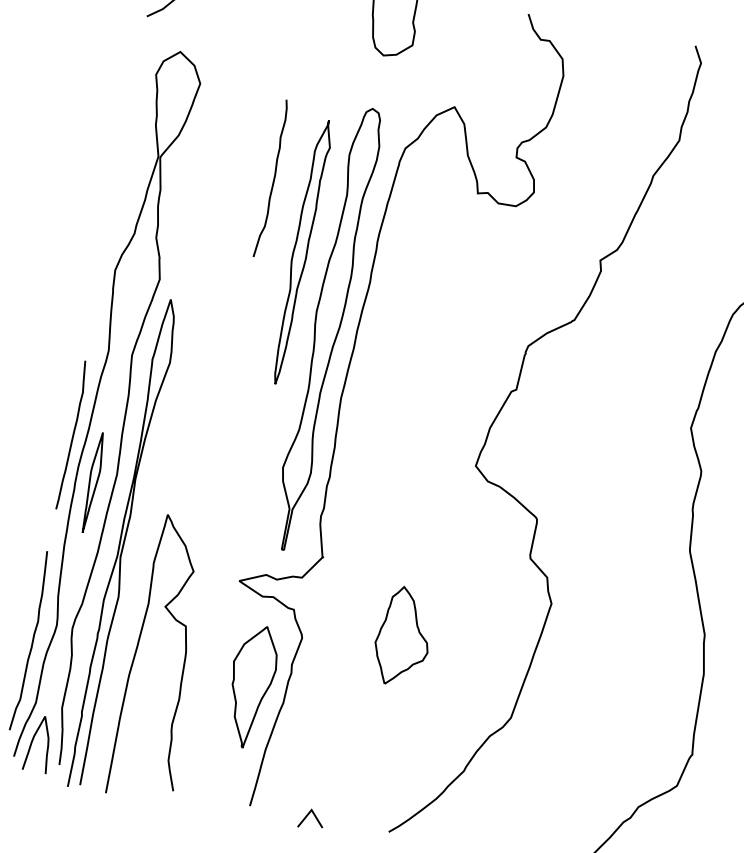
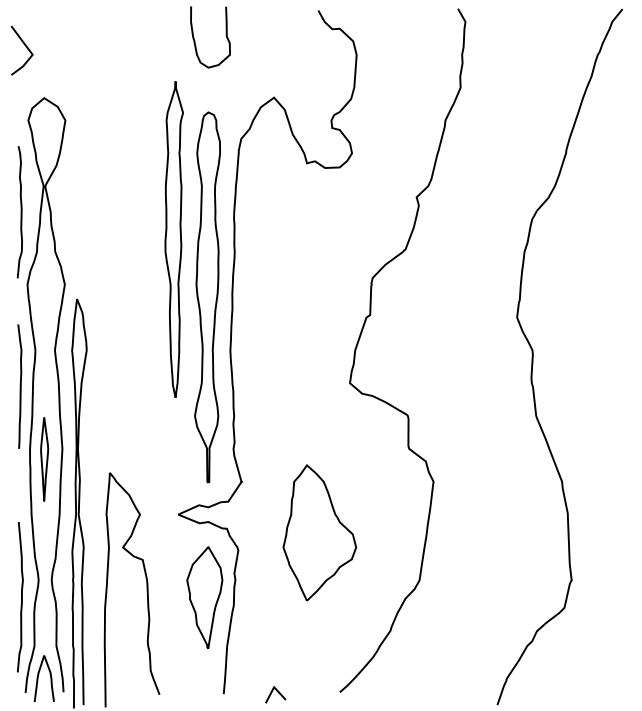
curve: (272, 179) -> (20, 212), moved
part: (300, 251) -> (173, 239), size x1.43
curve: (71, 435) -> (19, 386), moved
part: (403, 636) -> (319, 532), size x1.67

